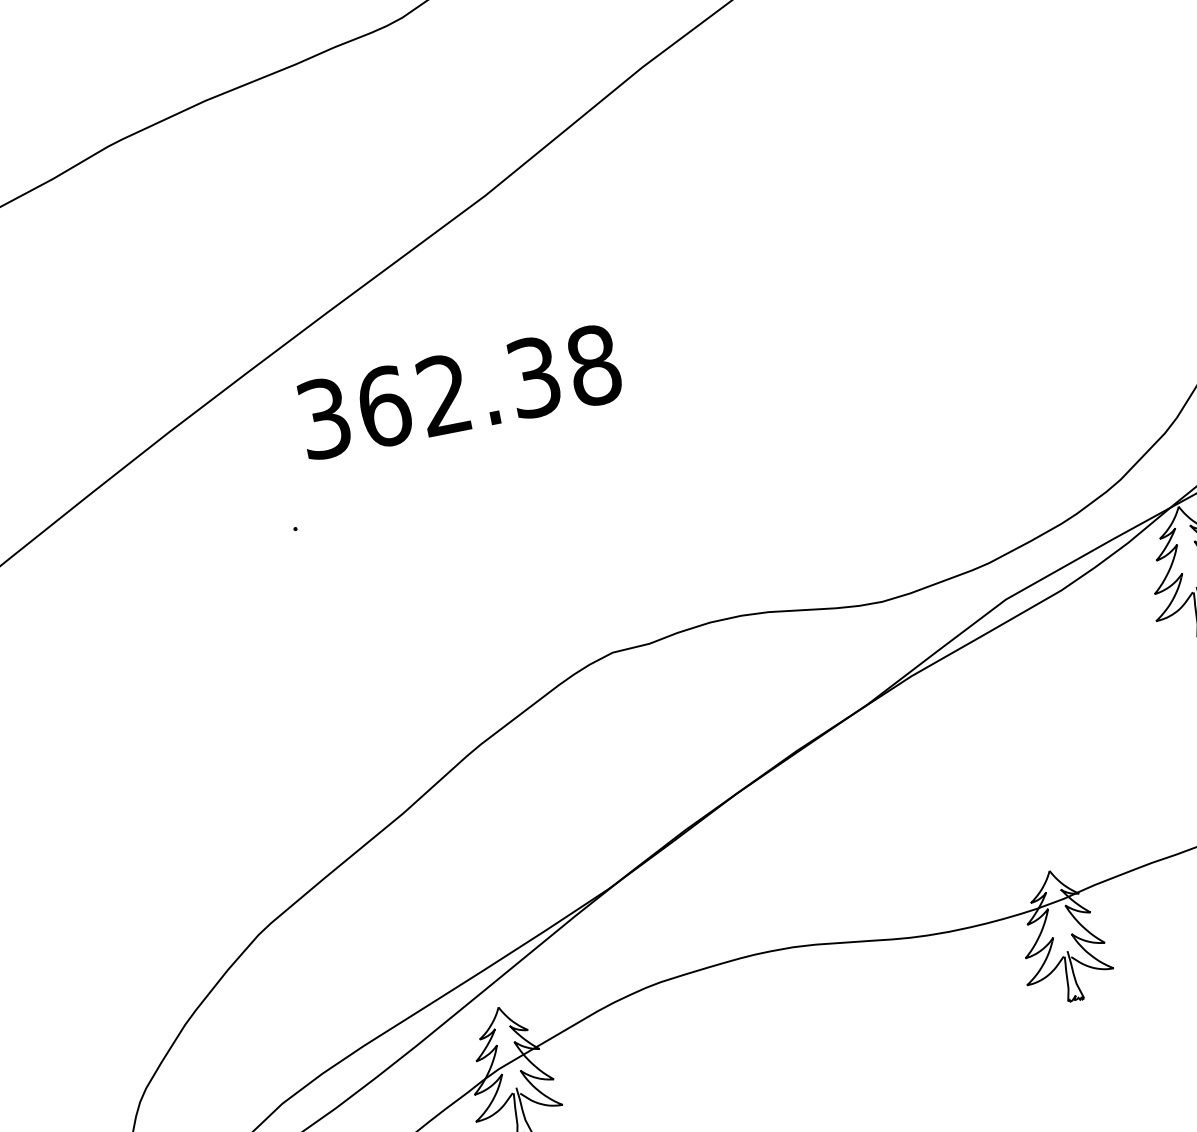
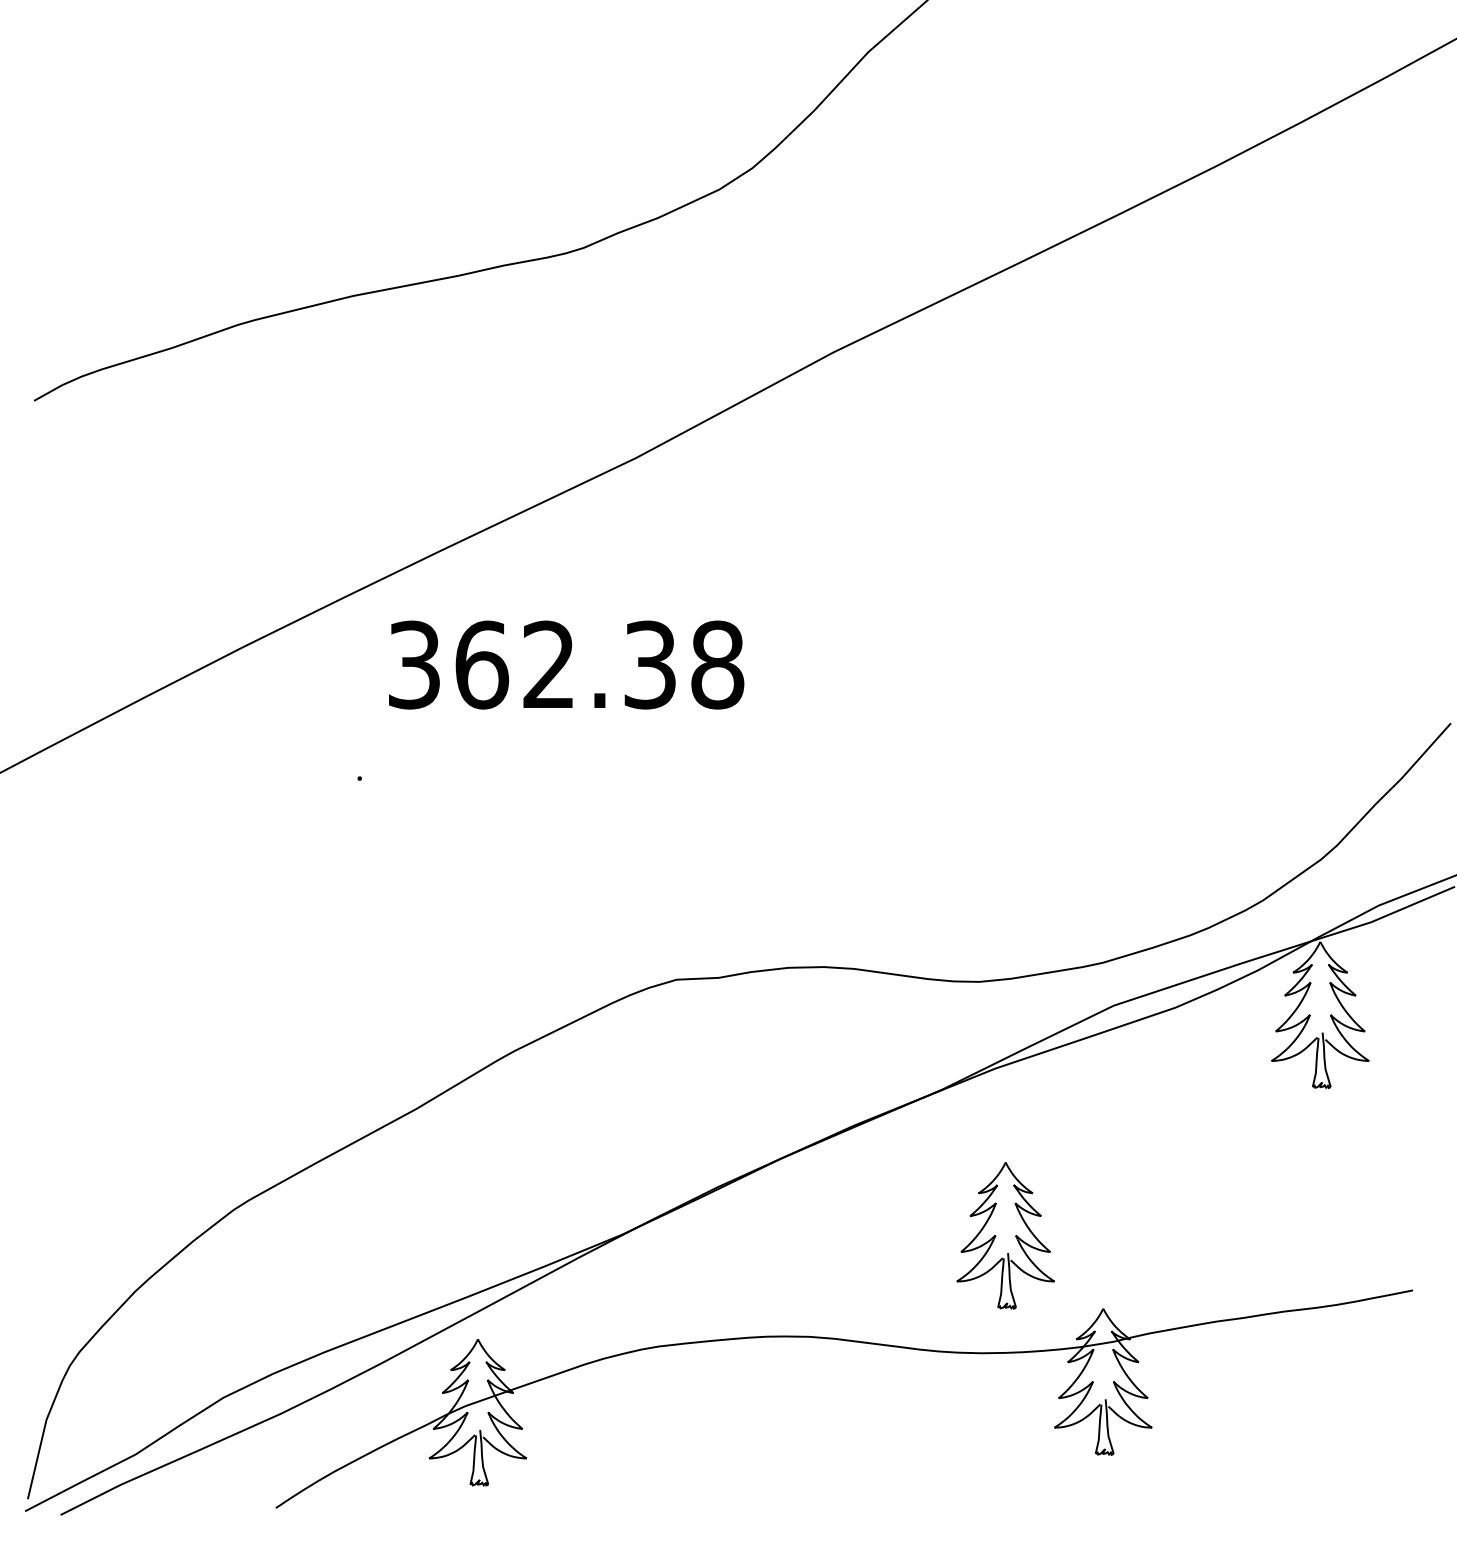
part: (949, 822) -> (1005, 1235), added

